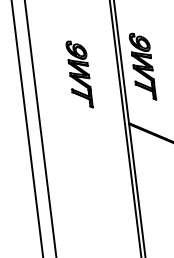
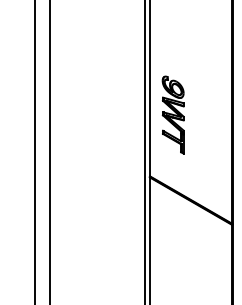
part: (78, 74) -> (100, 114), removed

